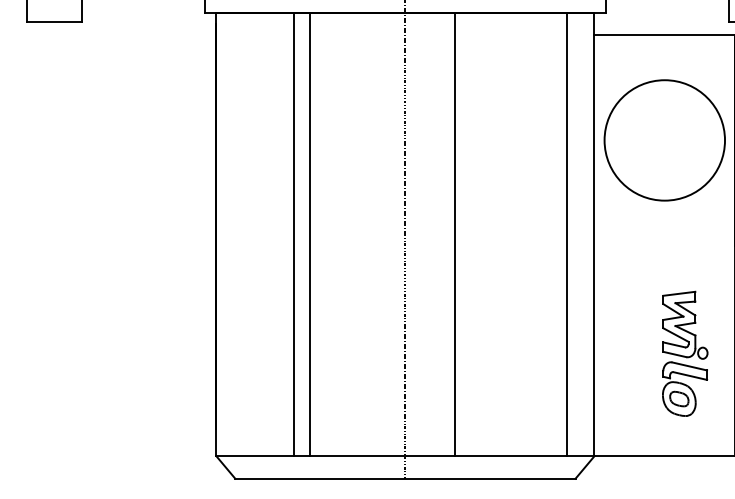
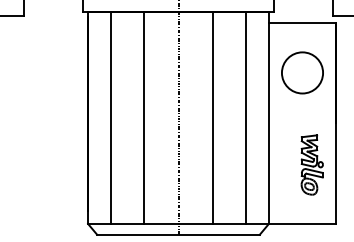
circle: (664, 139) -> (302, 72), size x0.71
line: (294, 233) -> (111, 117), moved
line: (309, 233) -> (143, 117), moved
line: (455, 233) -> (213, 117), moved
line: (566, 233) -> (245, 117), moved
part: (683, 352) -> (311, 164), moved

